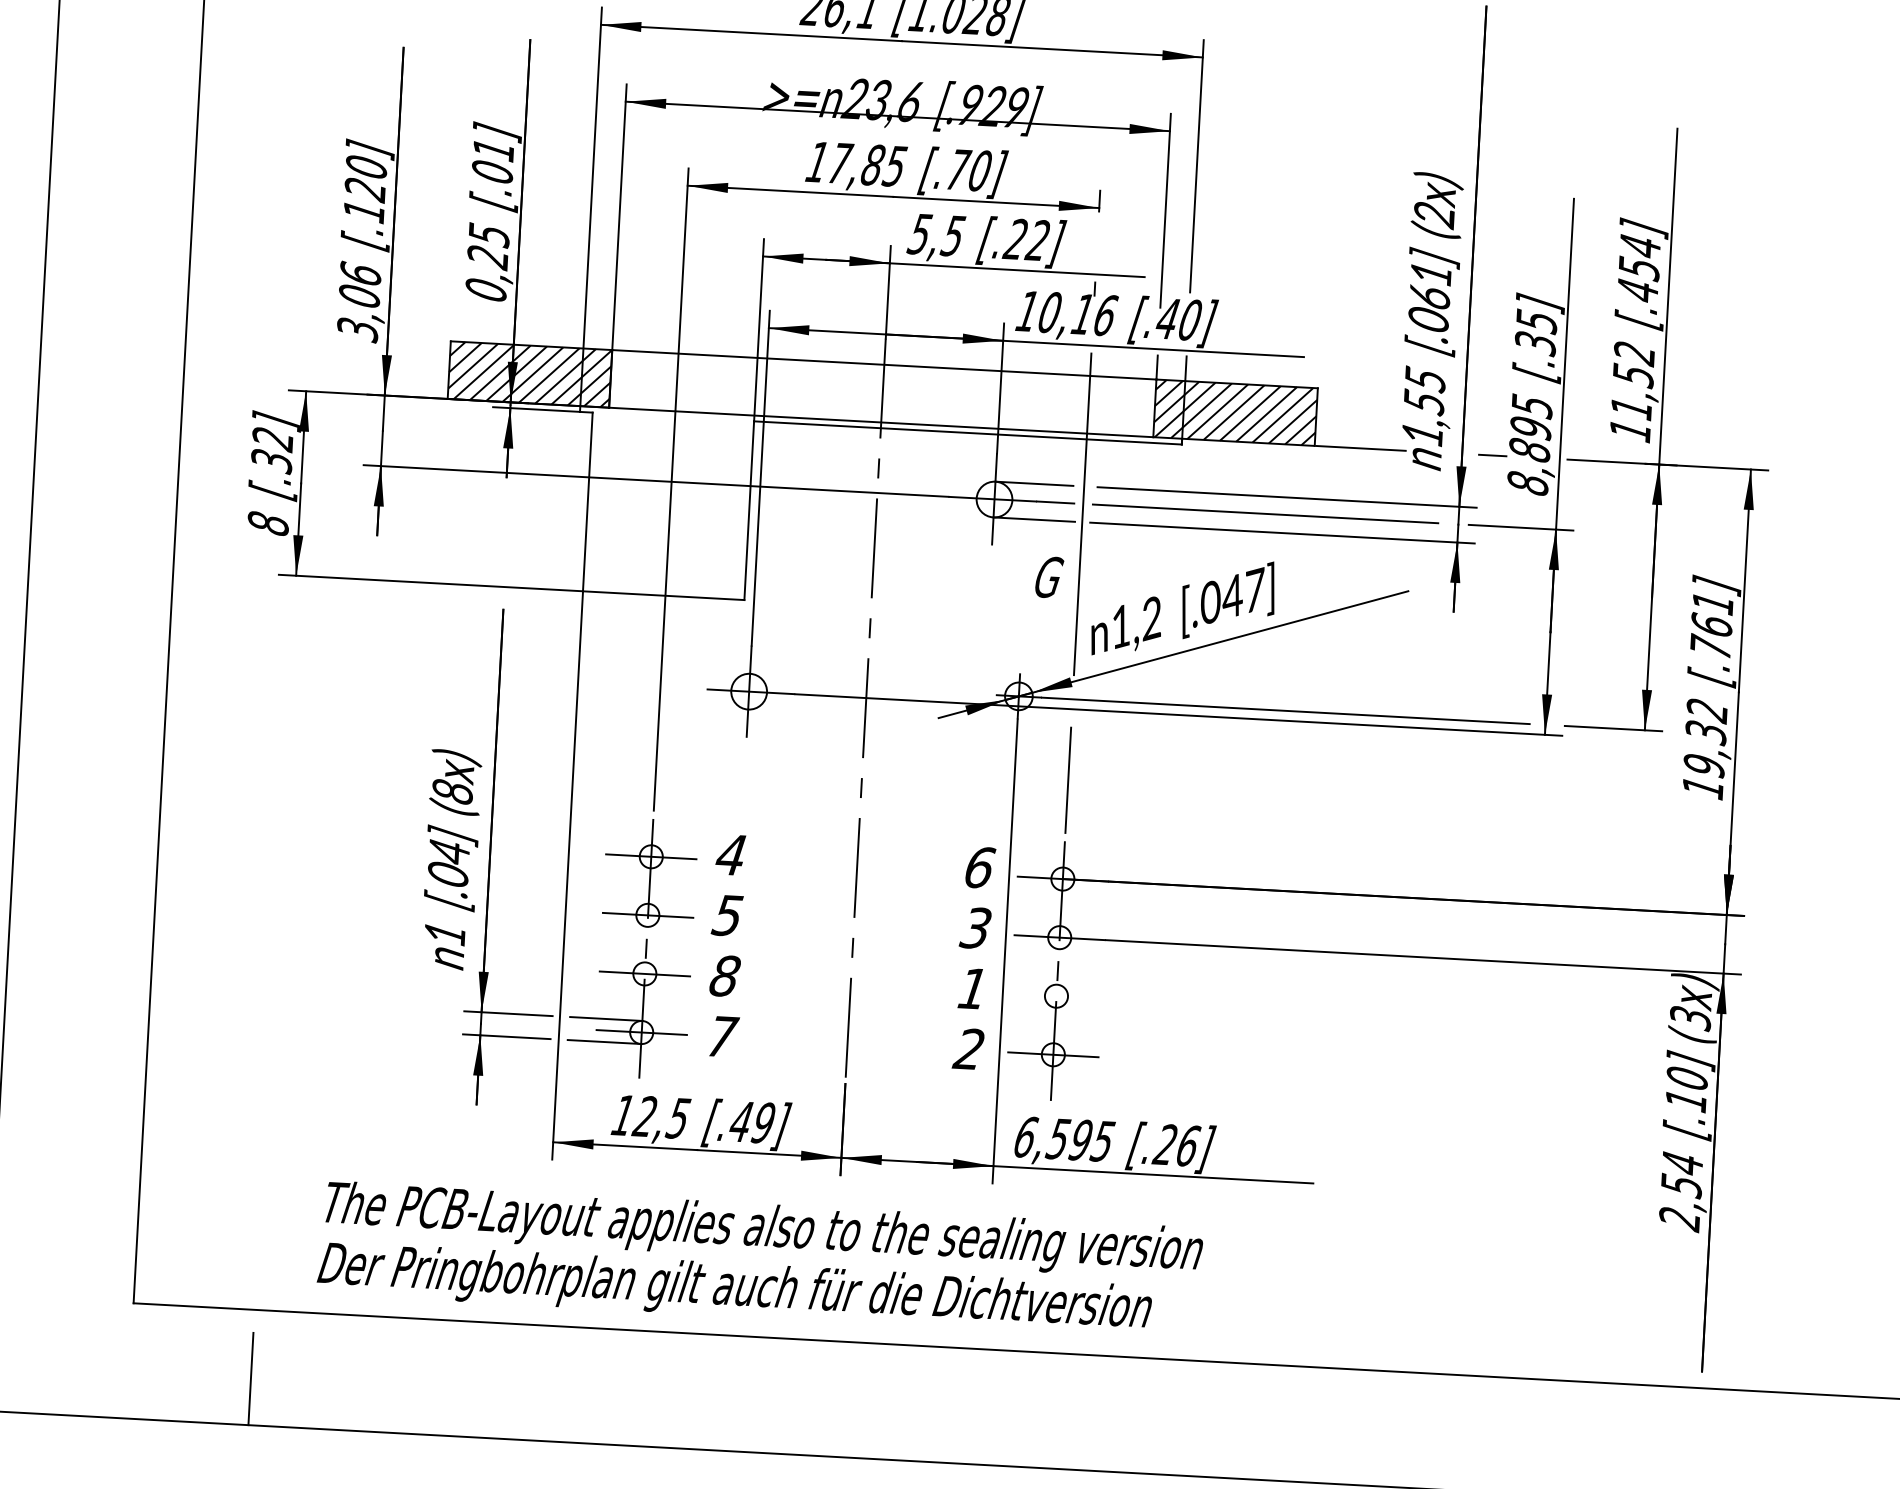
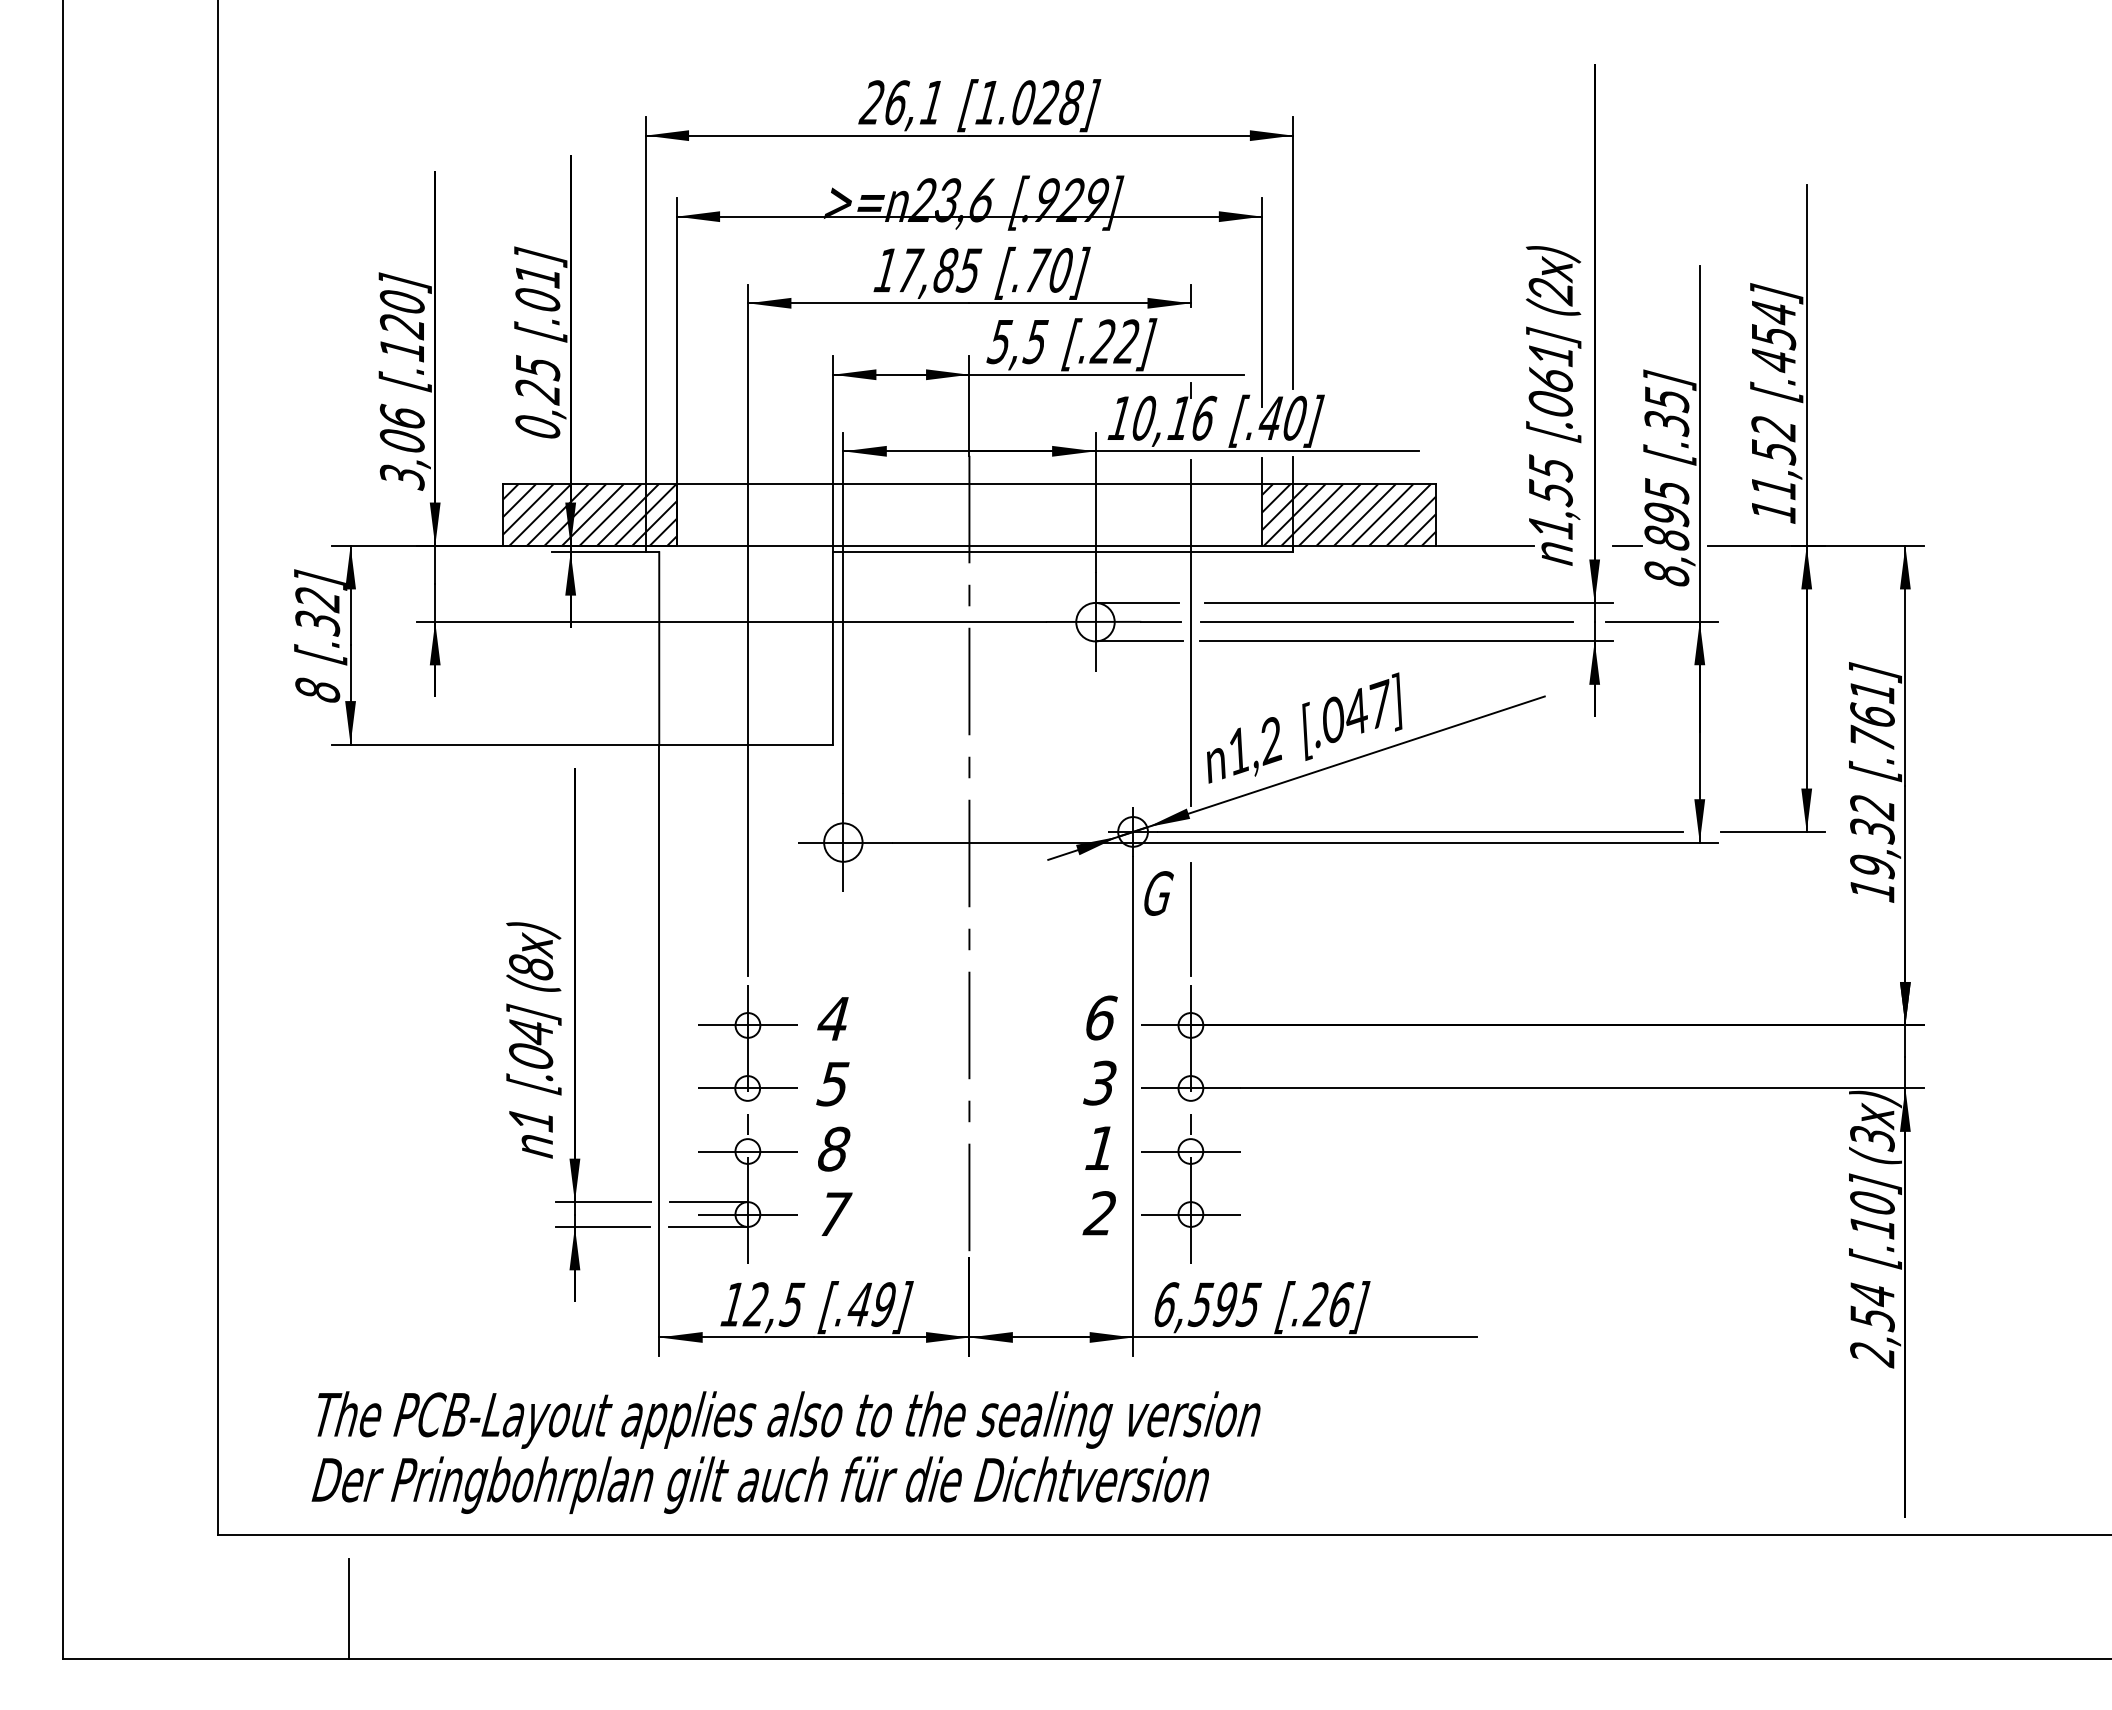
text: (1049, 577) -> (1158, 893), moved
line: (1056, 996) -> (1190, 1151), added
text: (759, 1260) -> (785, 1452), moved

